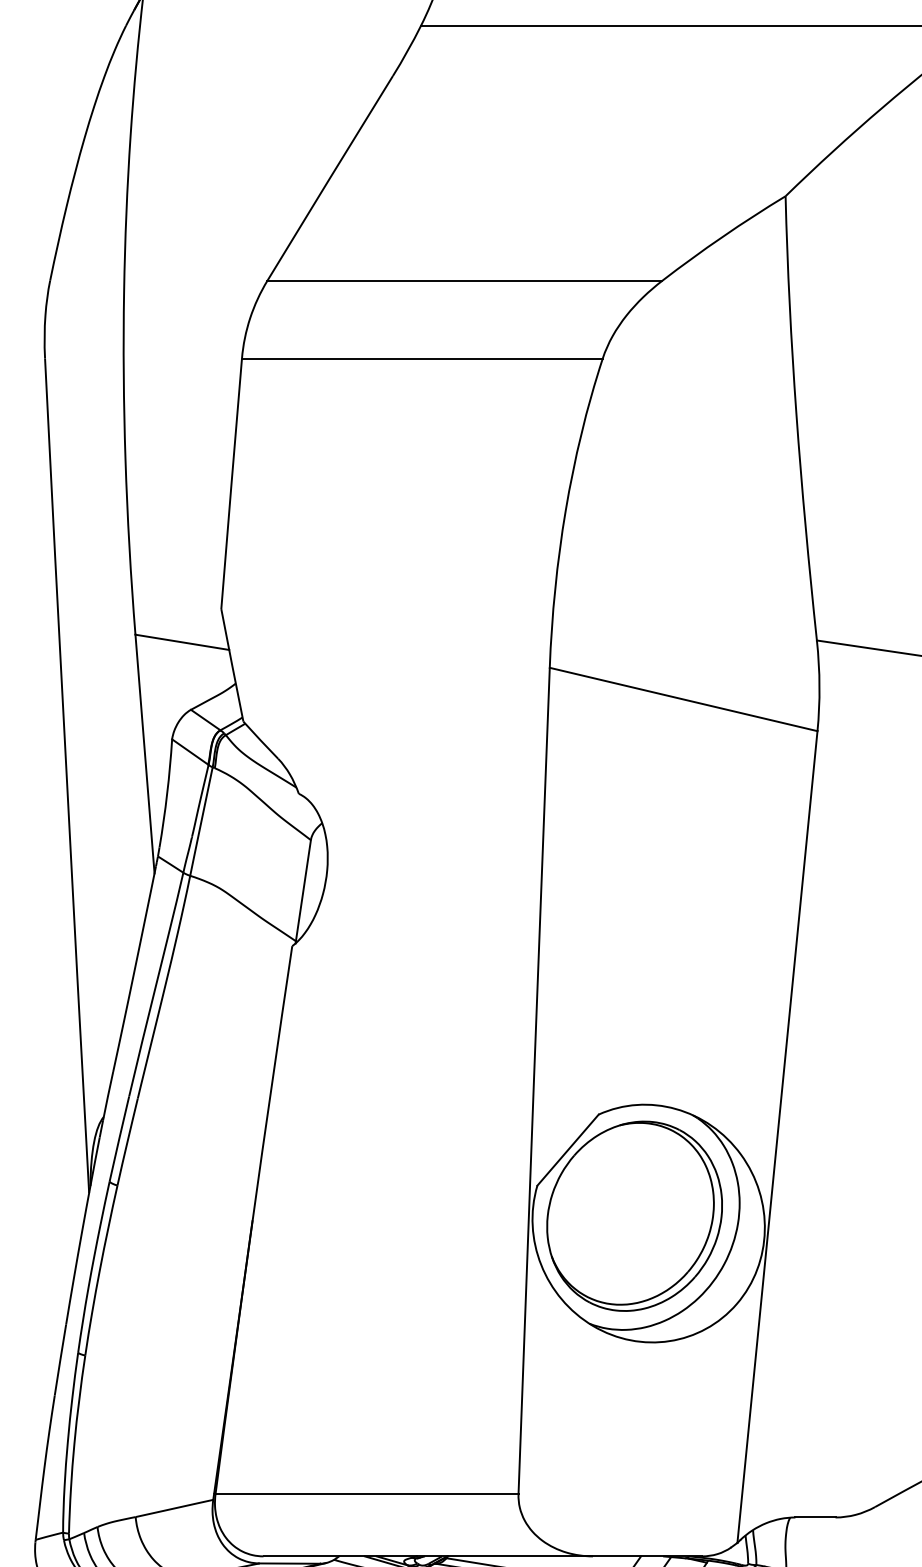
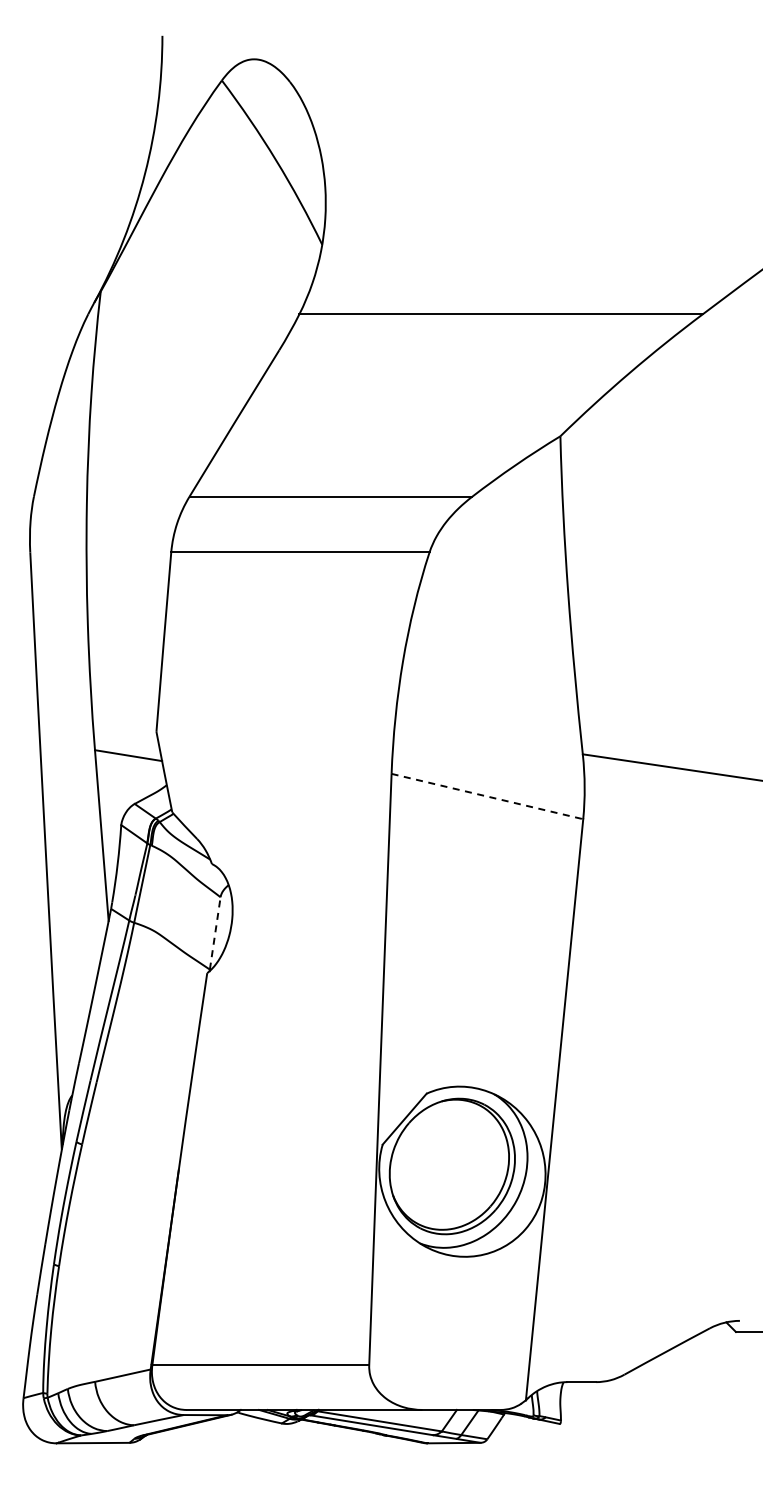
line: (683, 699) -> (487, 796), solid -> dashed
line: (303, 890) -> (215, 933), solid -> dashed

